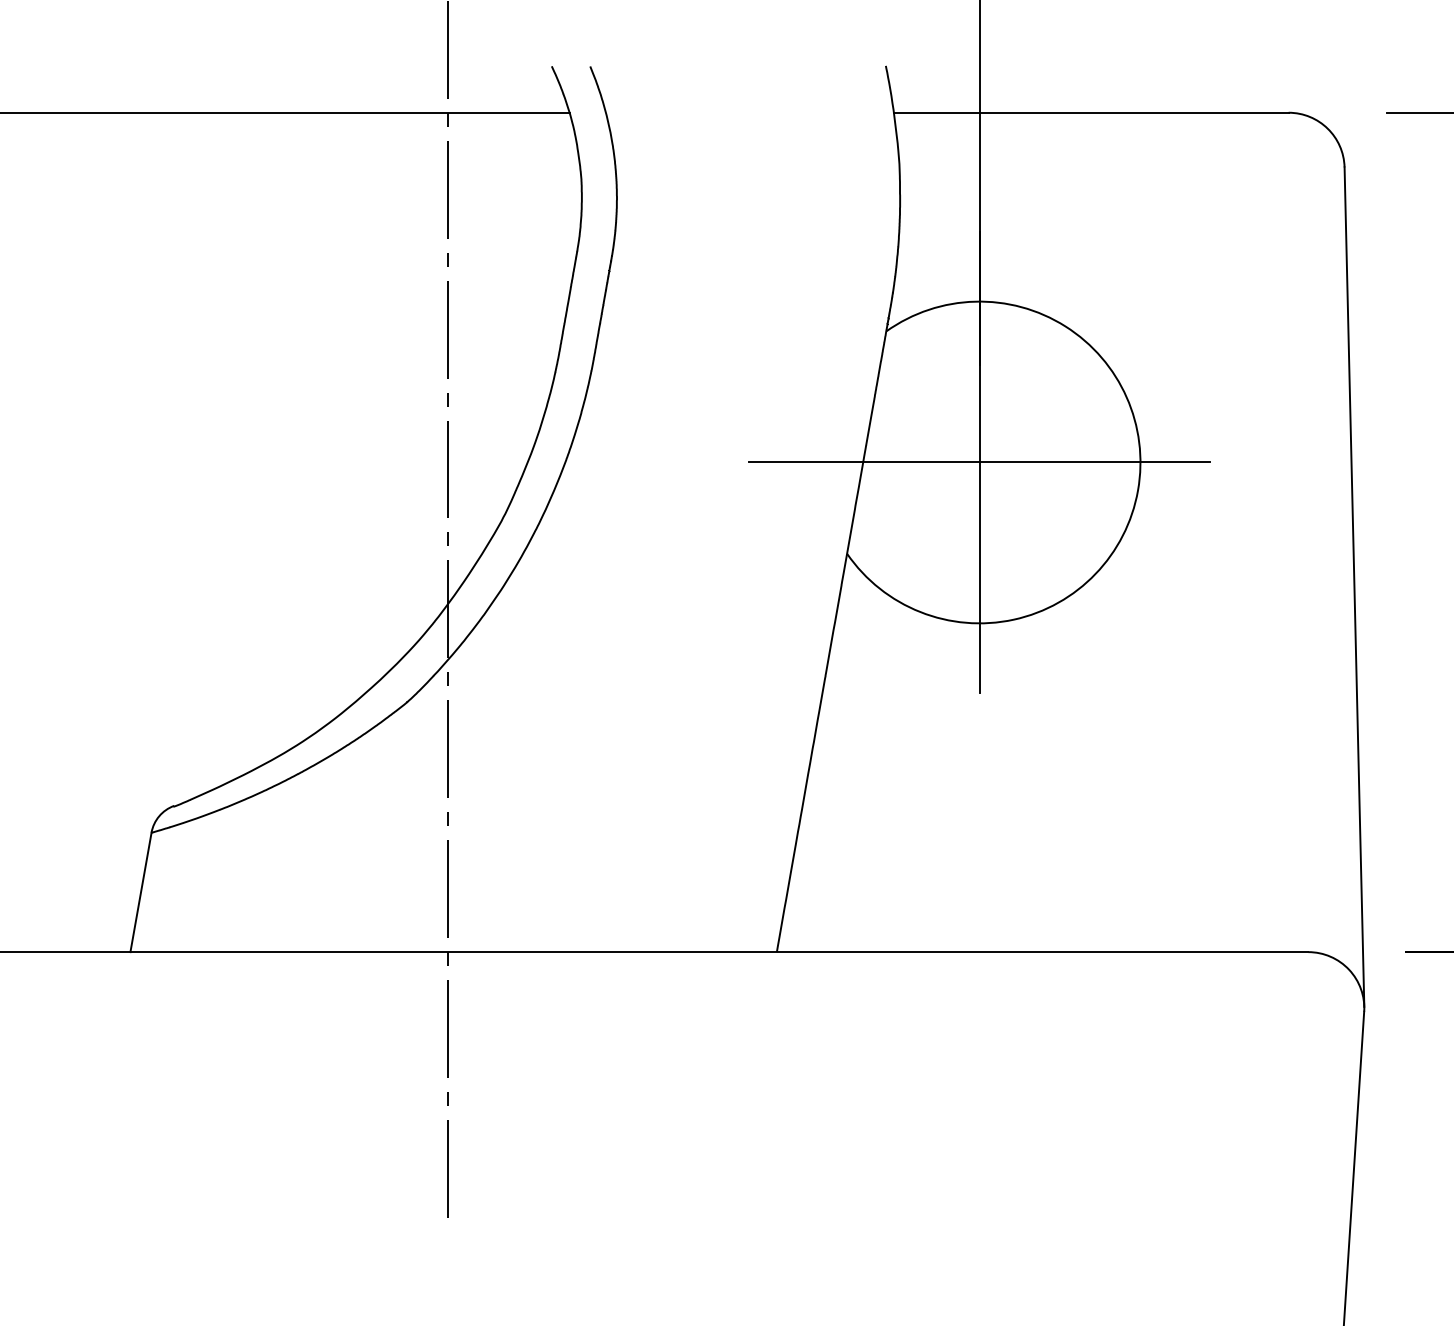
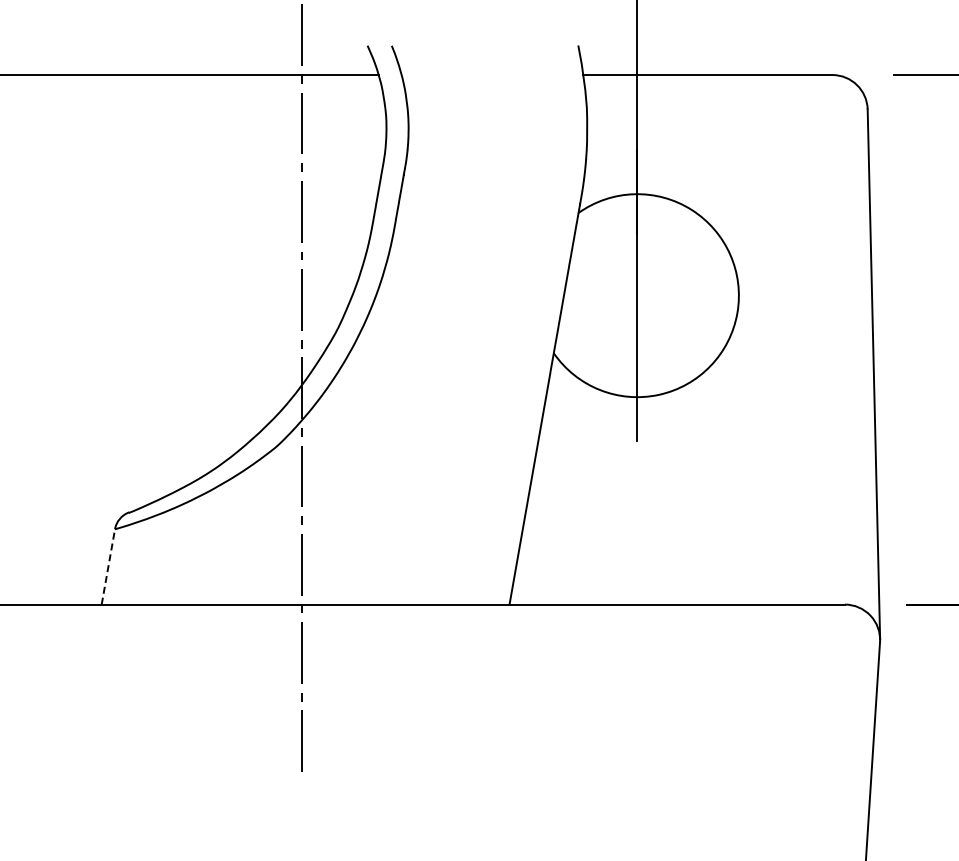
line: (979, 462) -> (637, 295), removed
line: (141, 891) -> (108, 566), solid -> dashed

